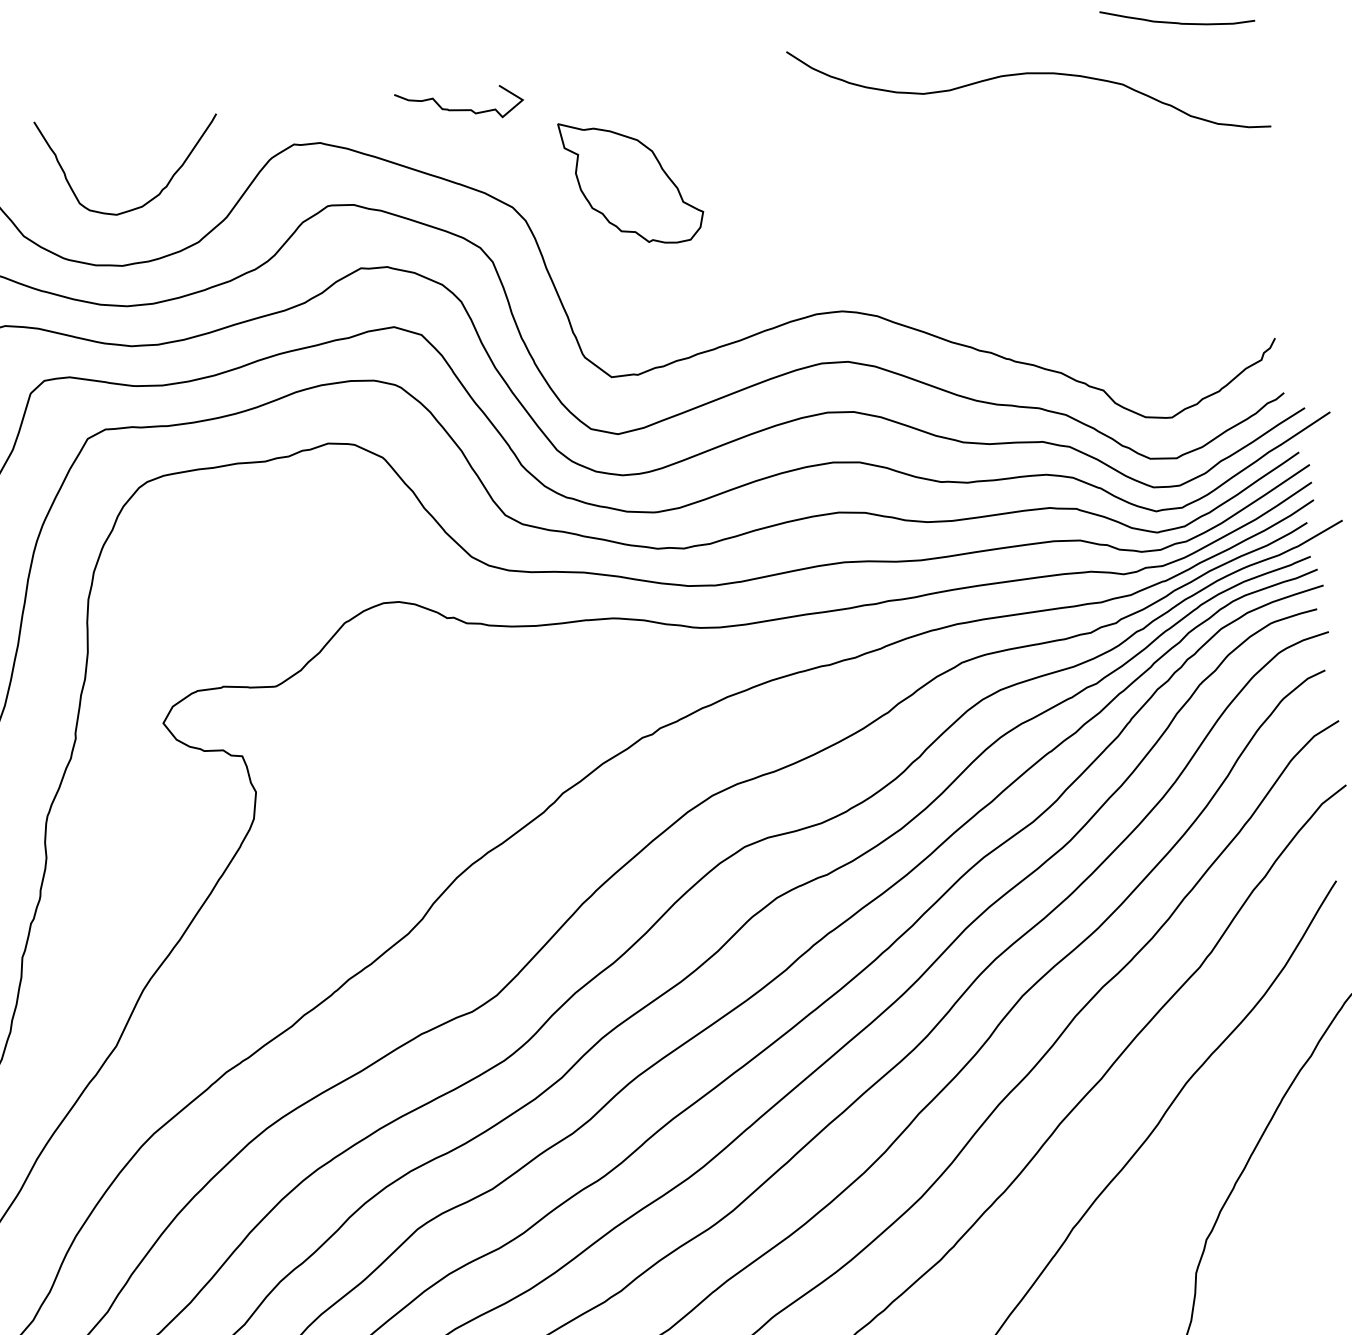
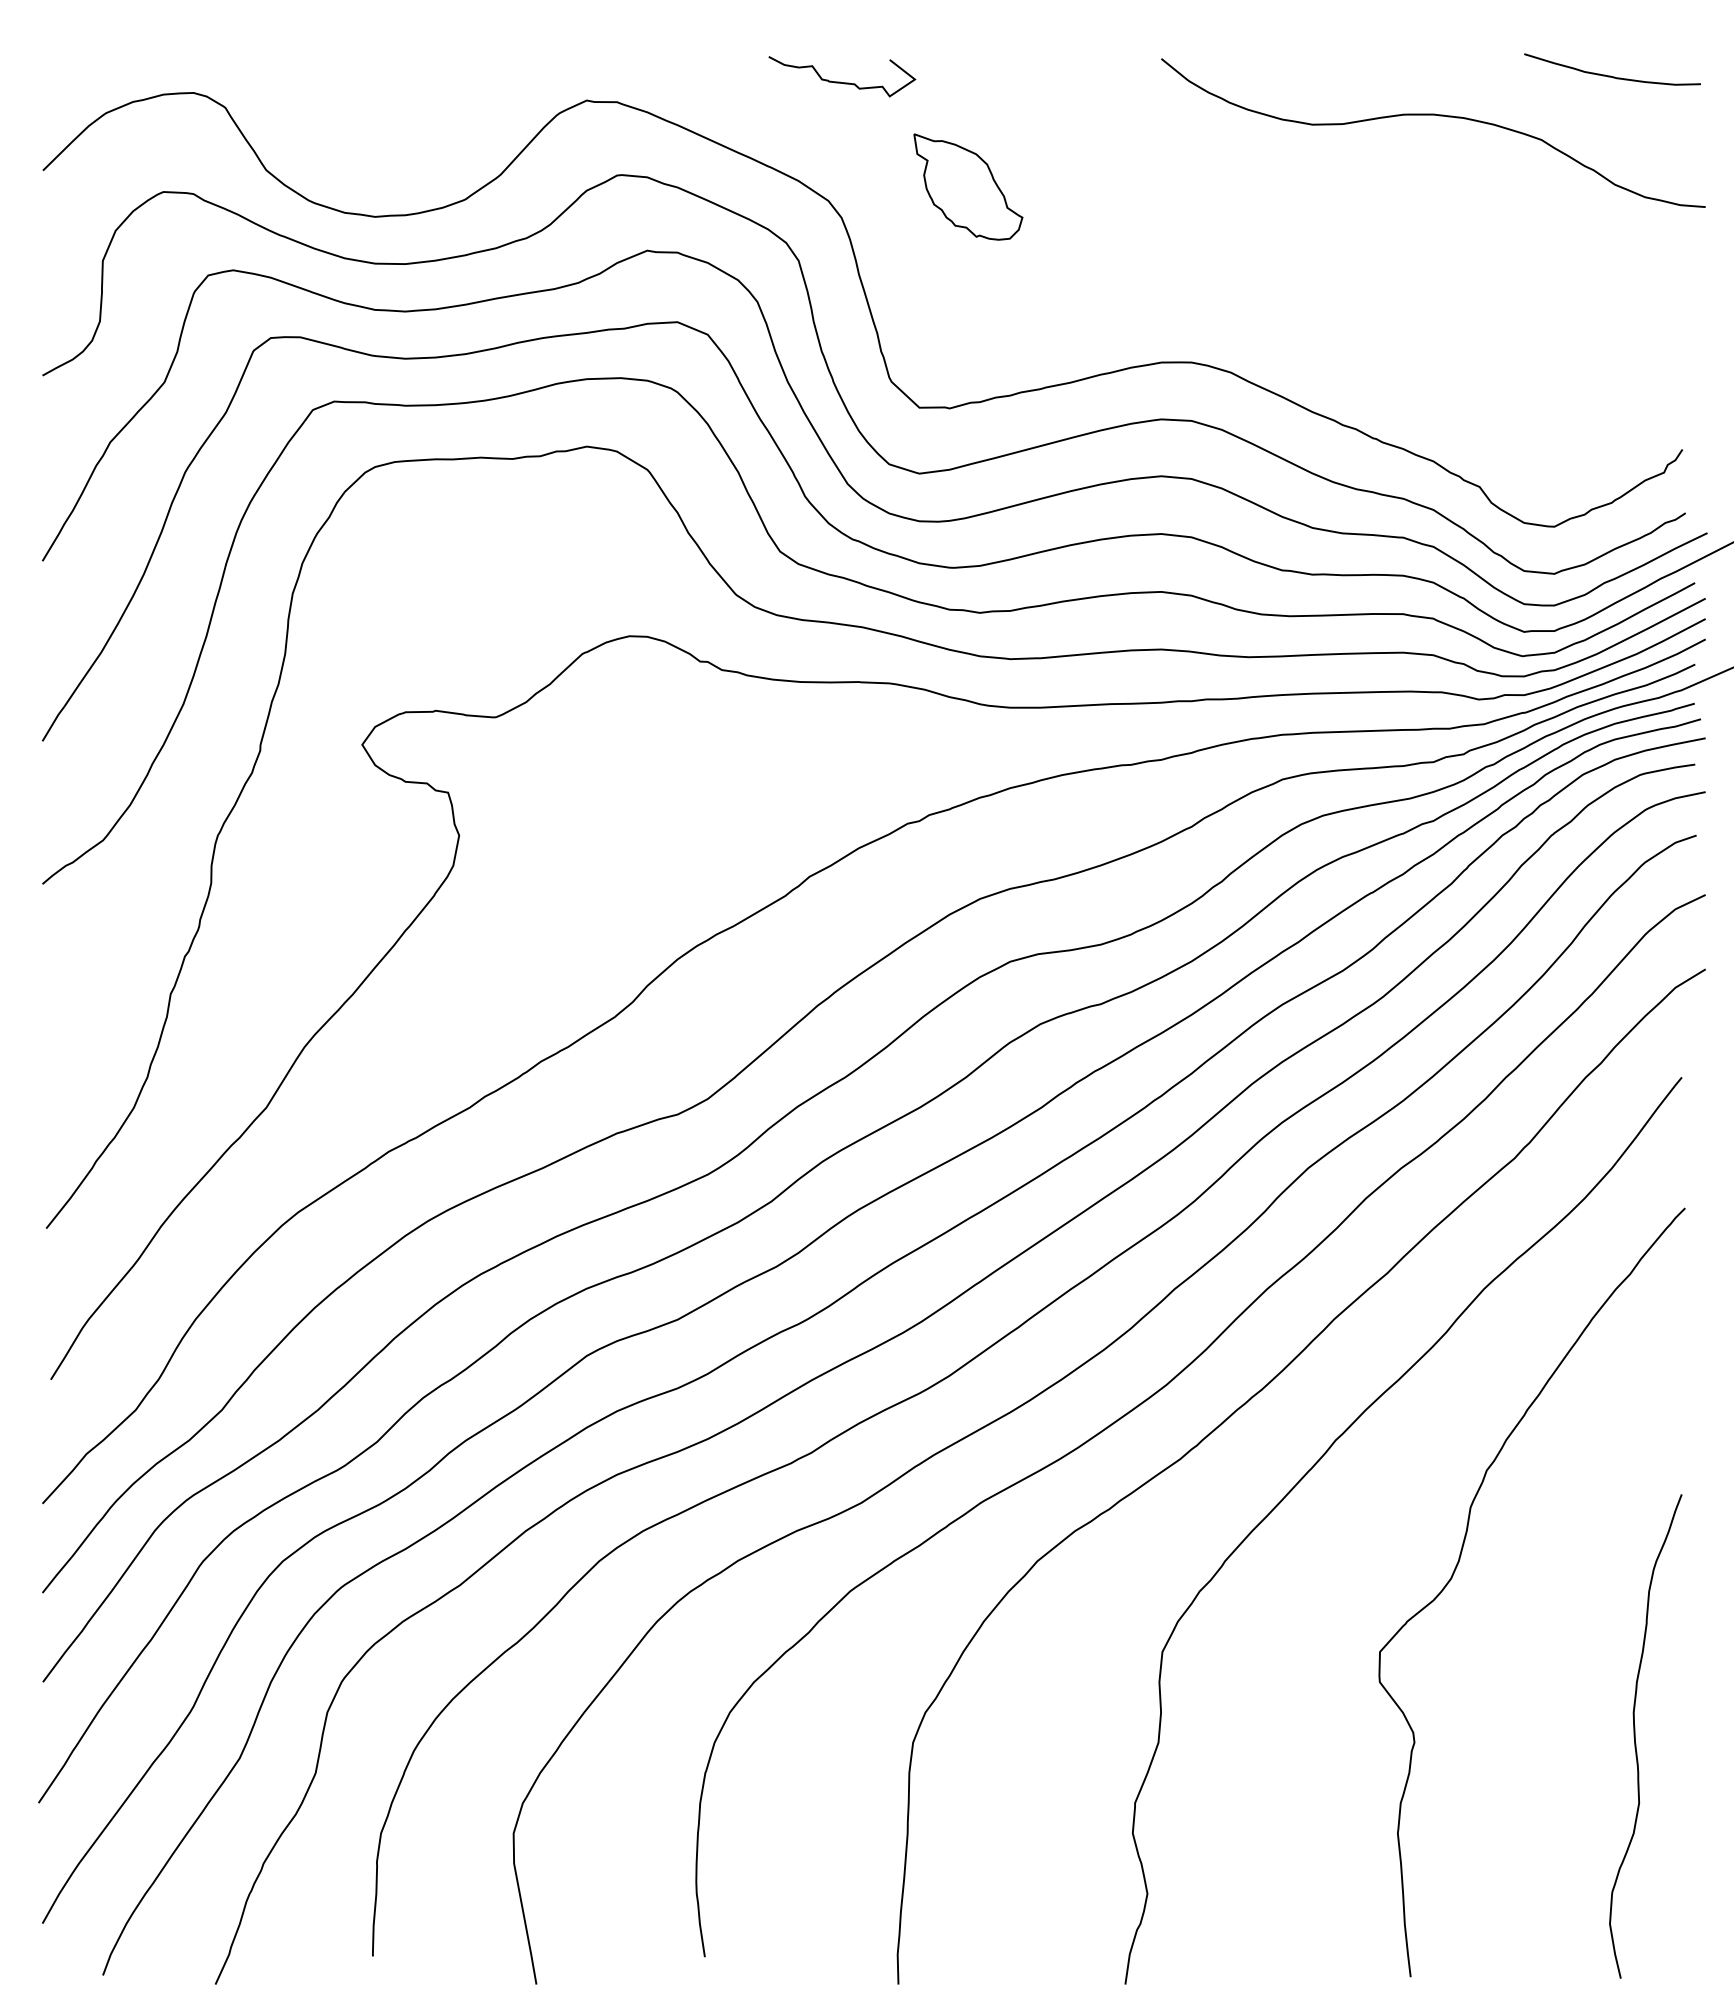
curve: (458, 109) -> (840, 81), moved
part: (632, 181) -> (968, 186), size x0.7
curve: (163, 188) -> (431, 133), removed

